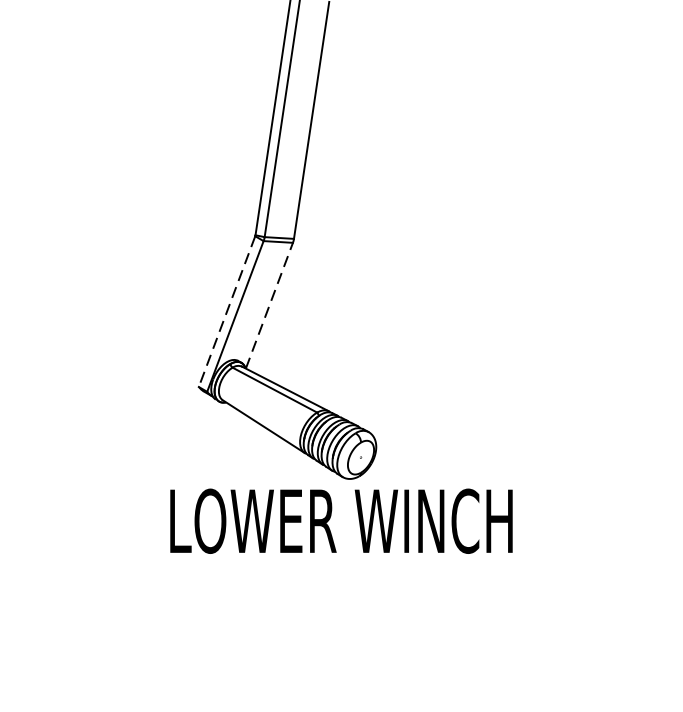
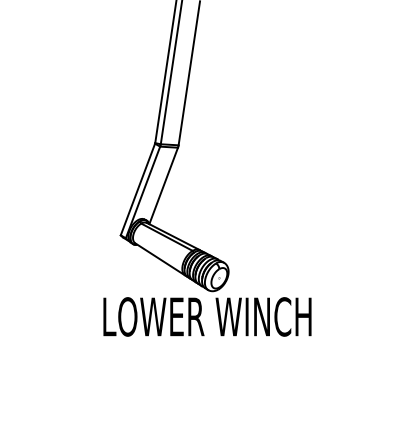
line: (269, 304) -> (163, 185), dashed -> solid
line: (226, 311) -> (137, 189), dashed -> solid

